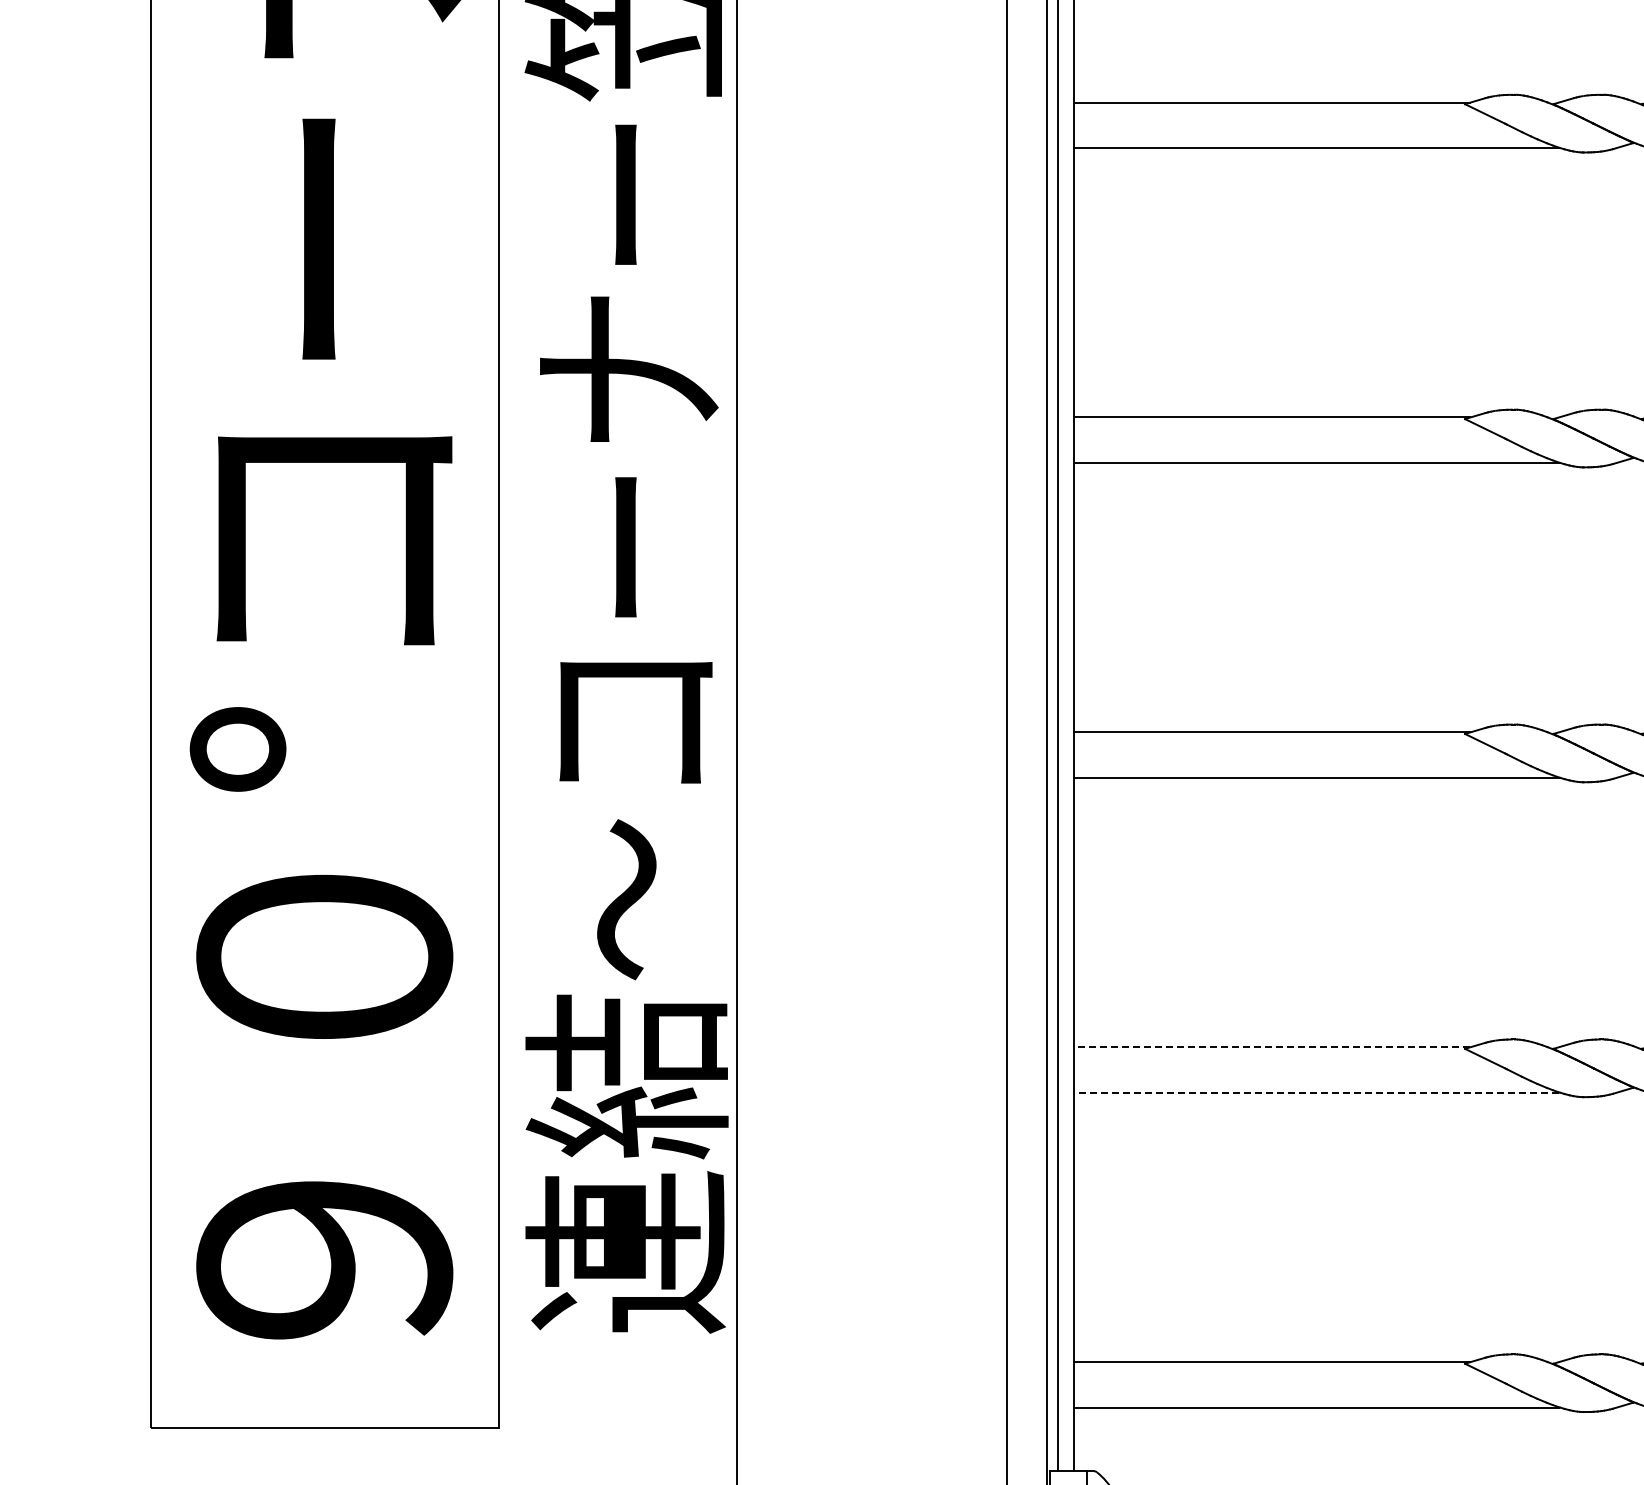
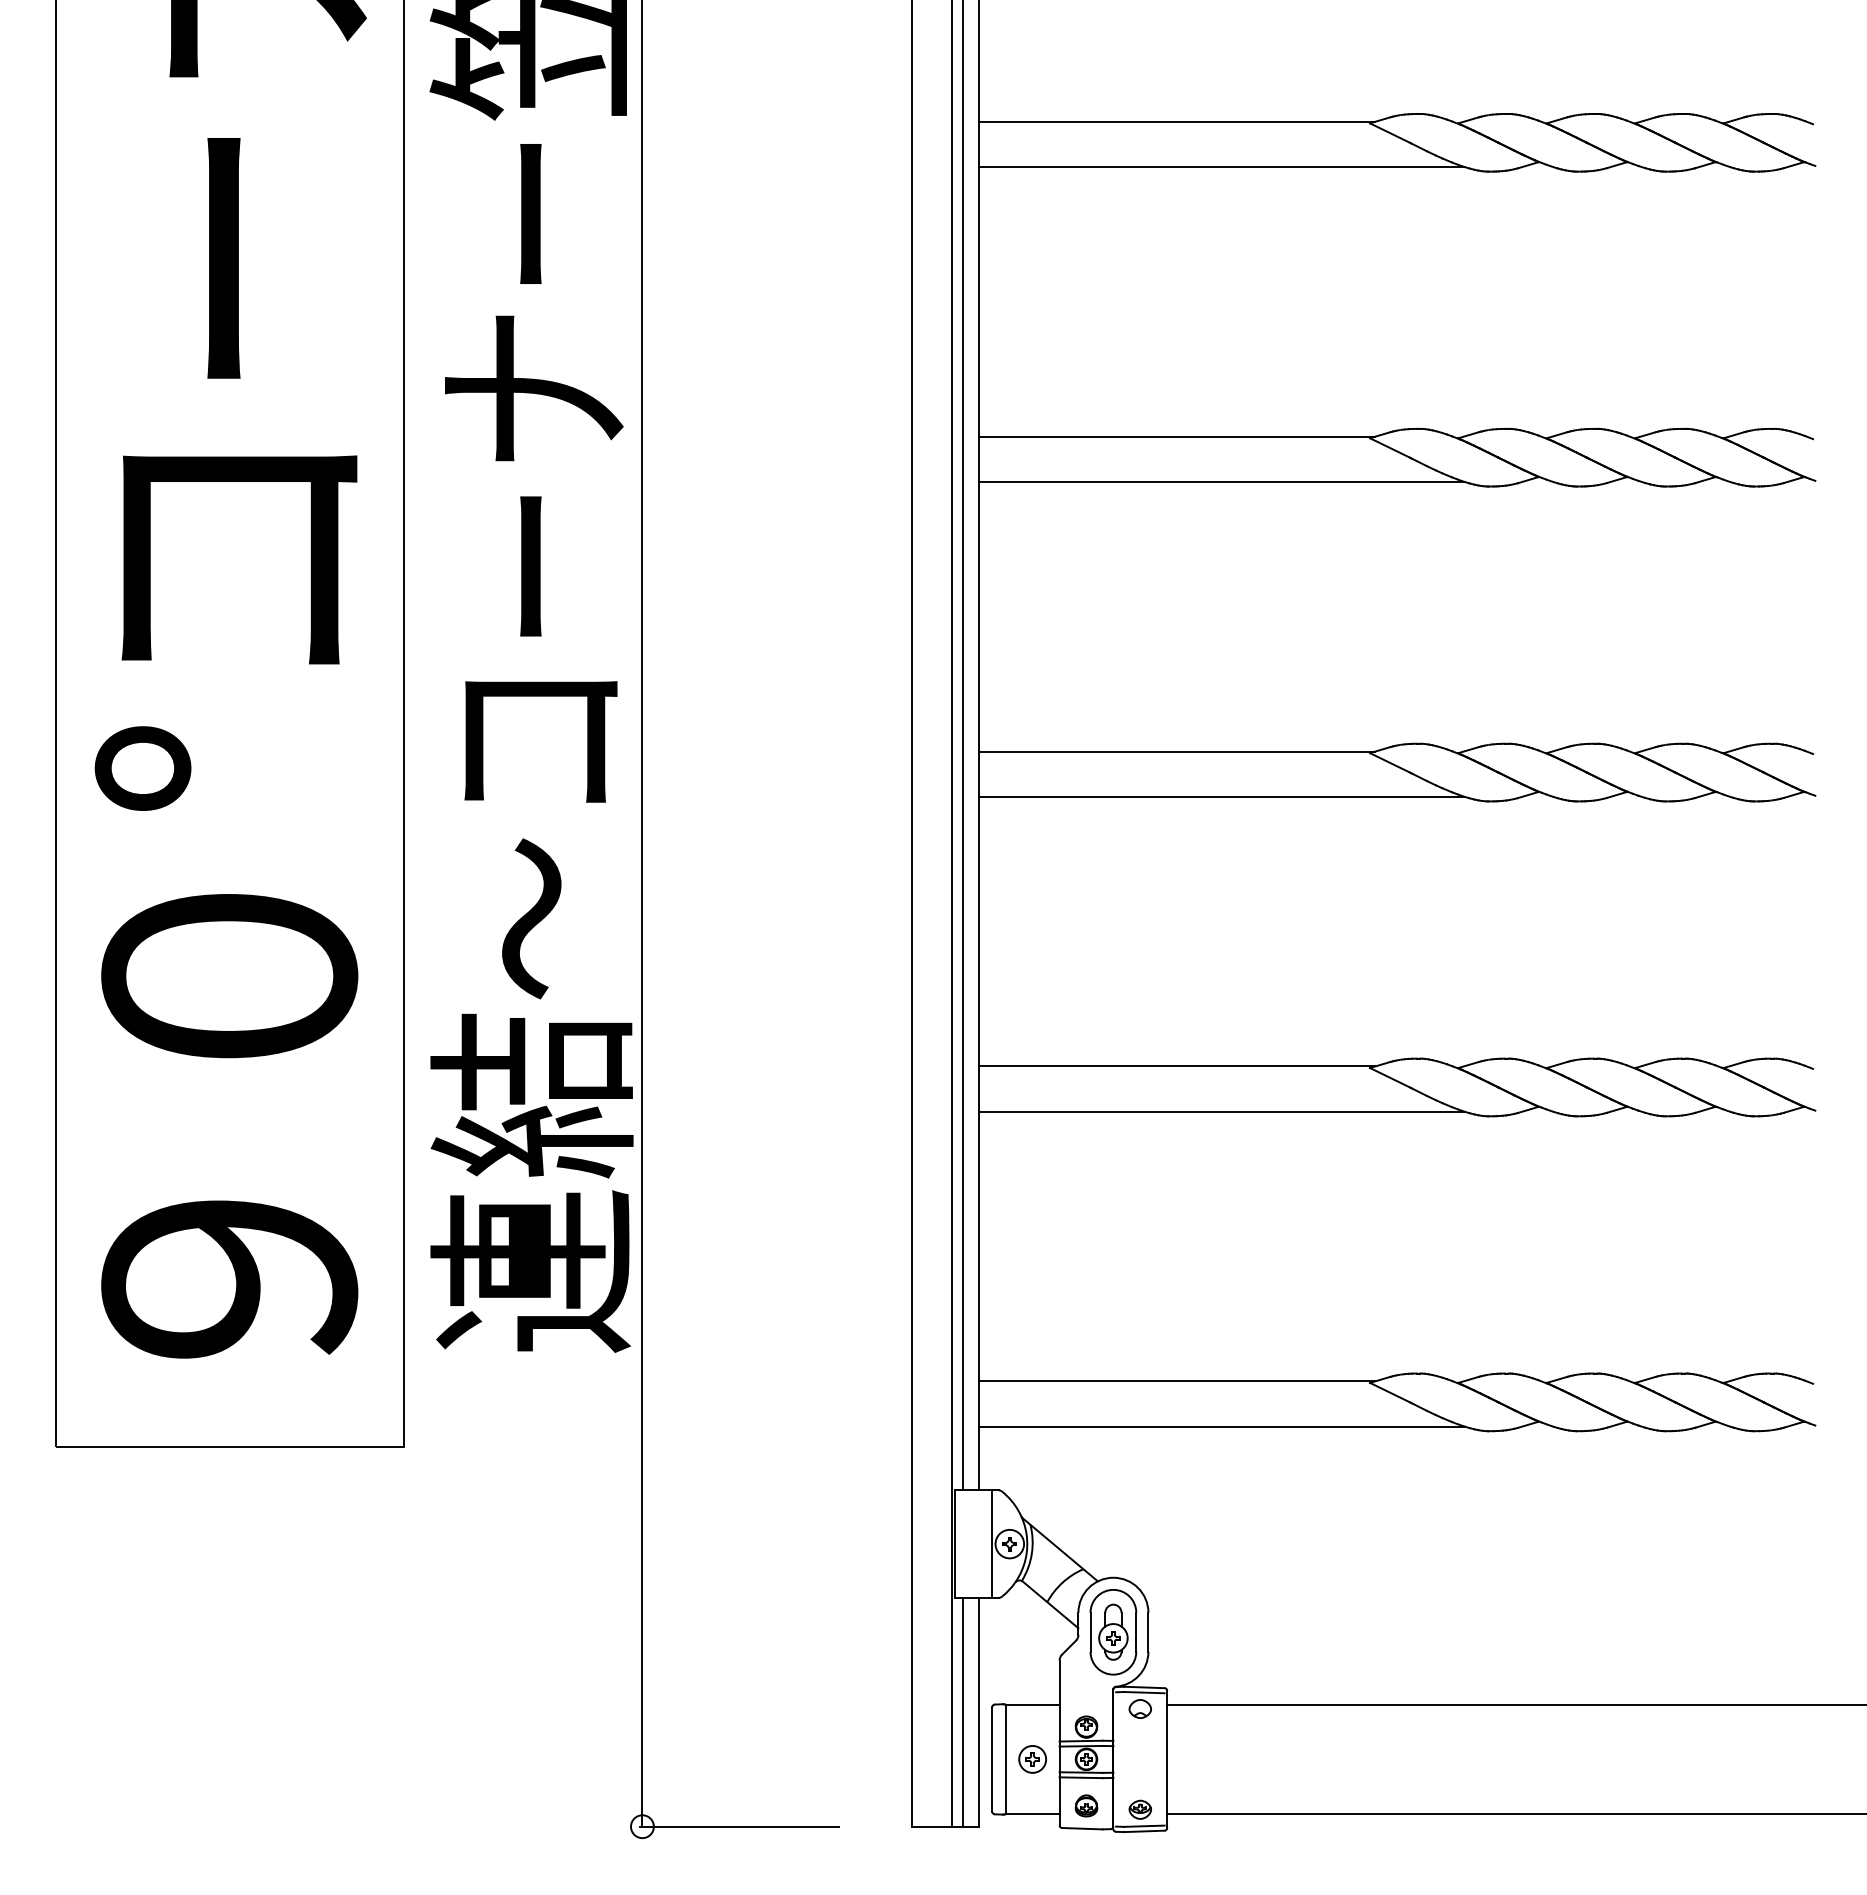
line: (1271, 1047) -> (1176, 1066), dashed -> solid
line: (1316, 1093) -> (1221, 1112), dashed -> solid

